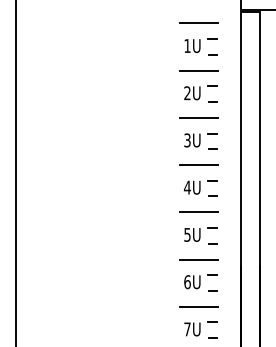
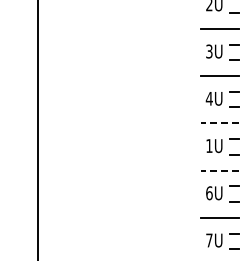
line: (198, 212) -> (220, 123), solid -> dashed
text: (187, 234) -> (209, 145), 5U -> 1U
line: (198, 259) -> (220, 170), solid -> dashed

